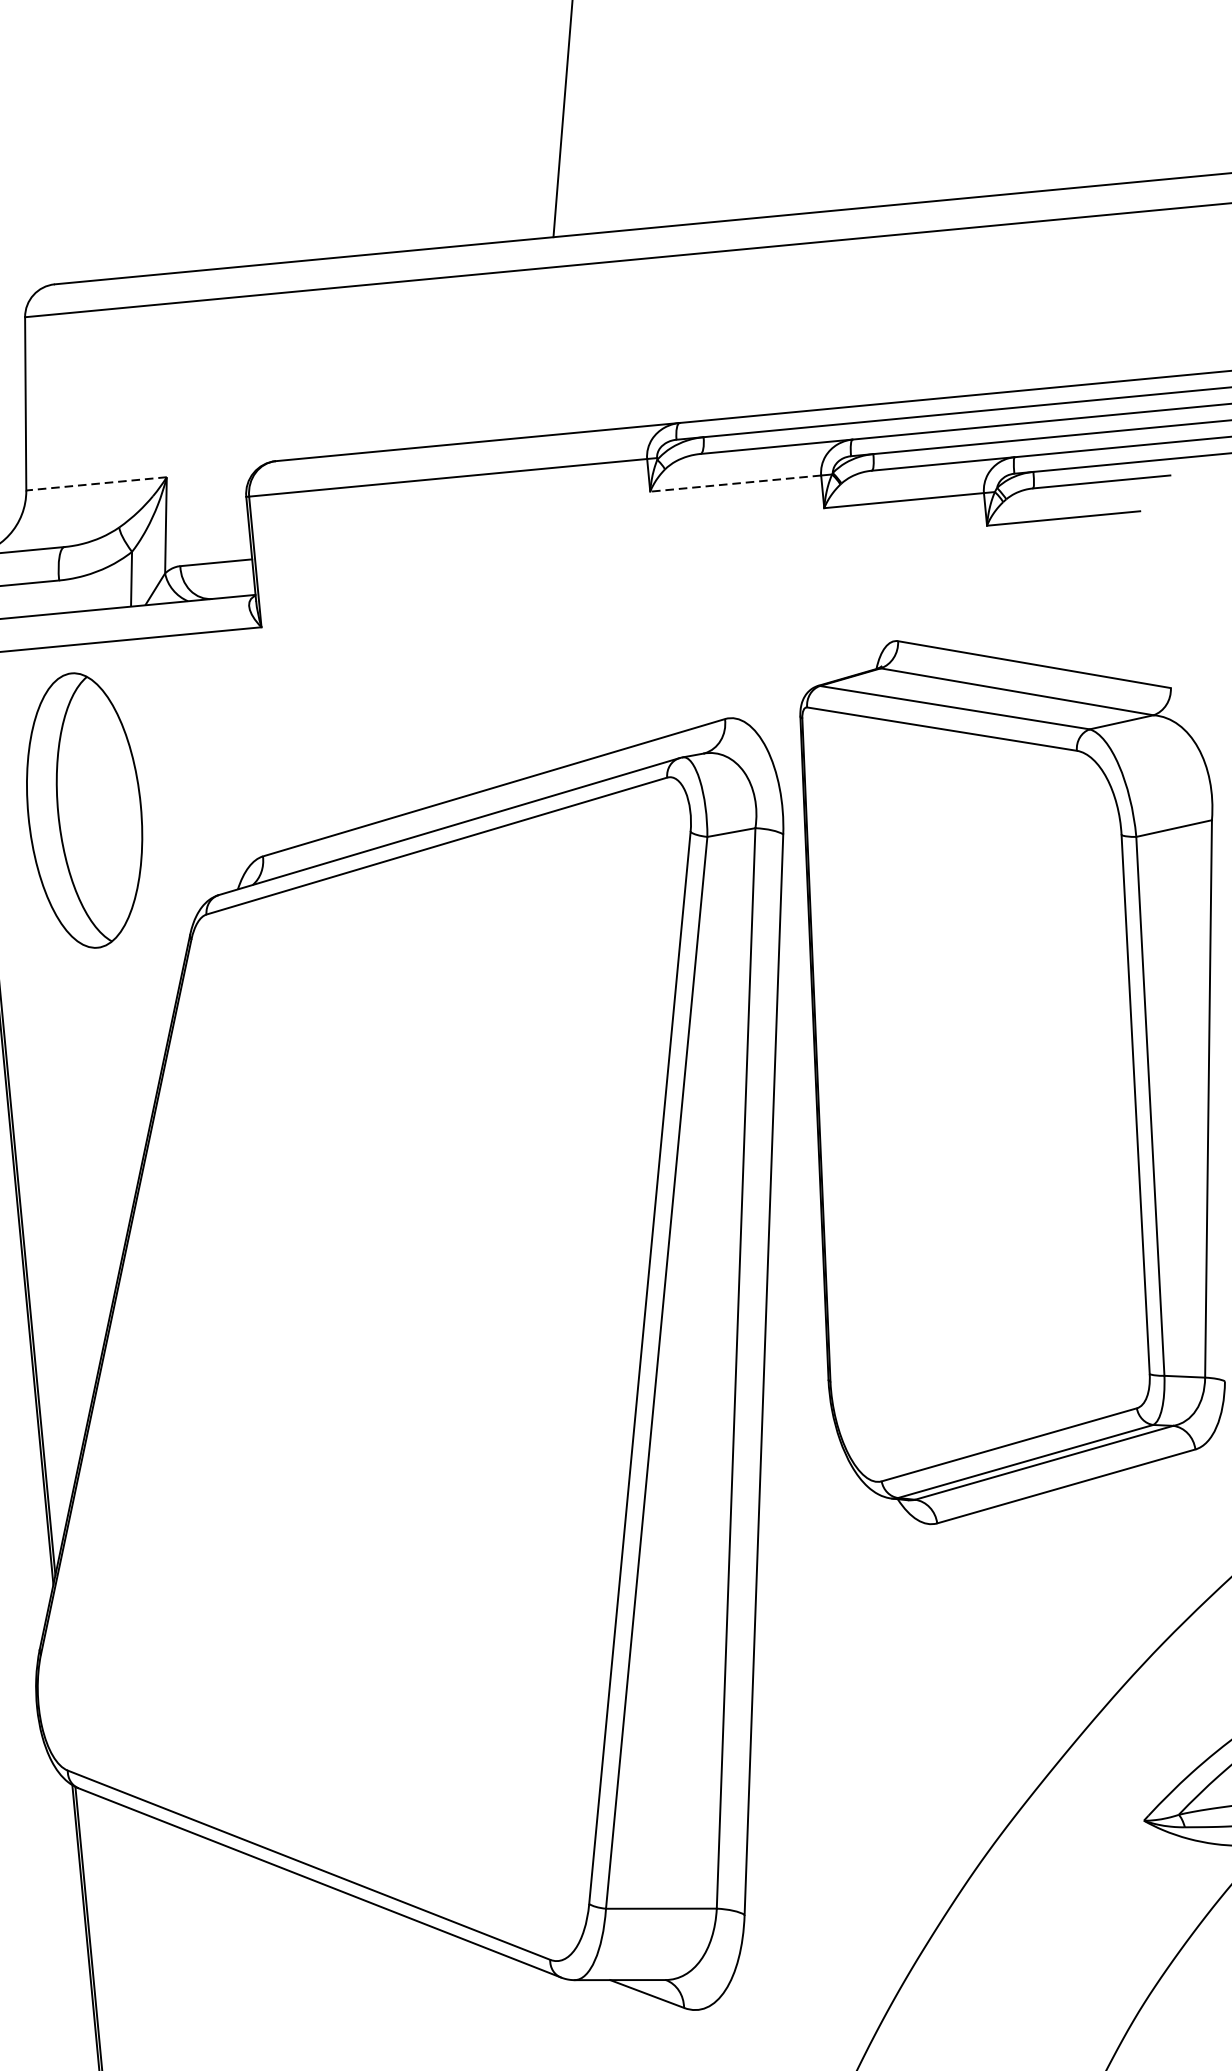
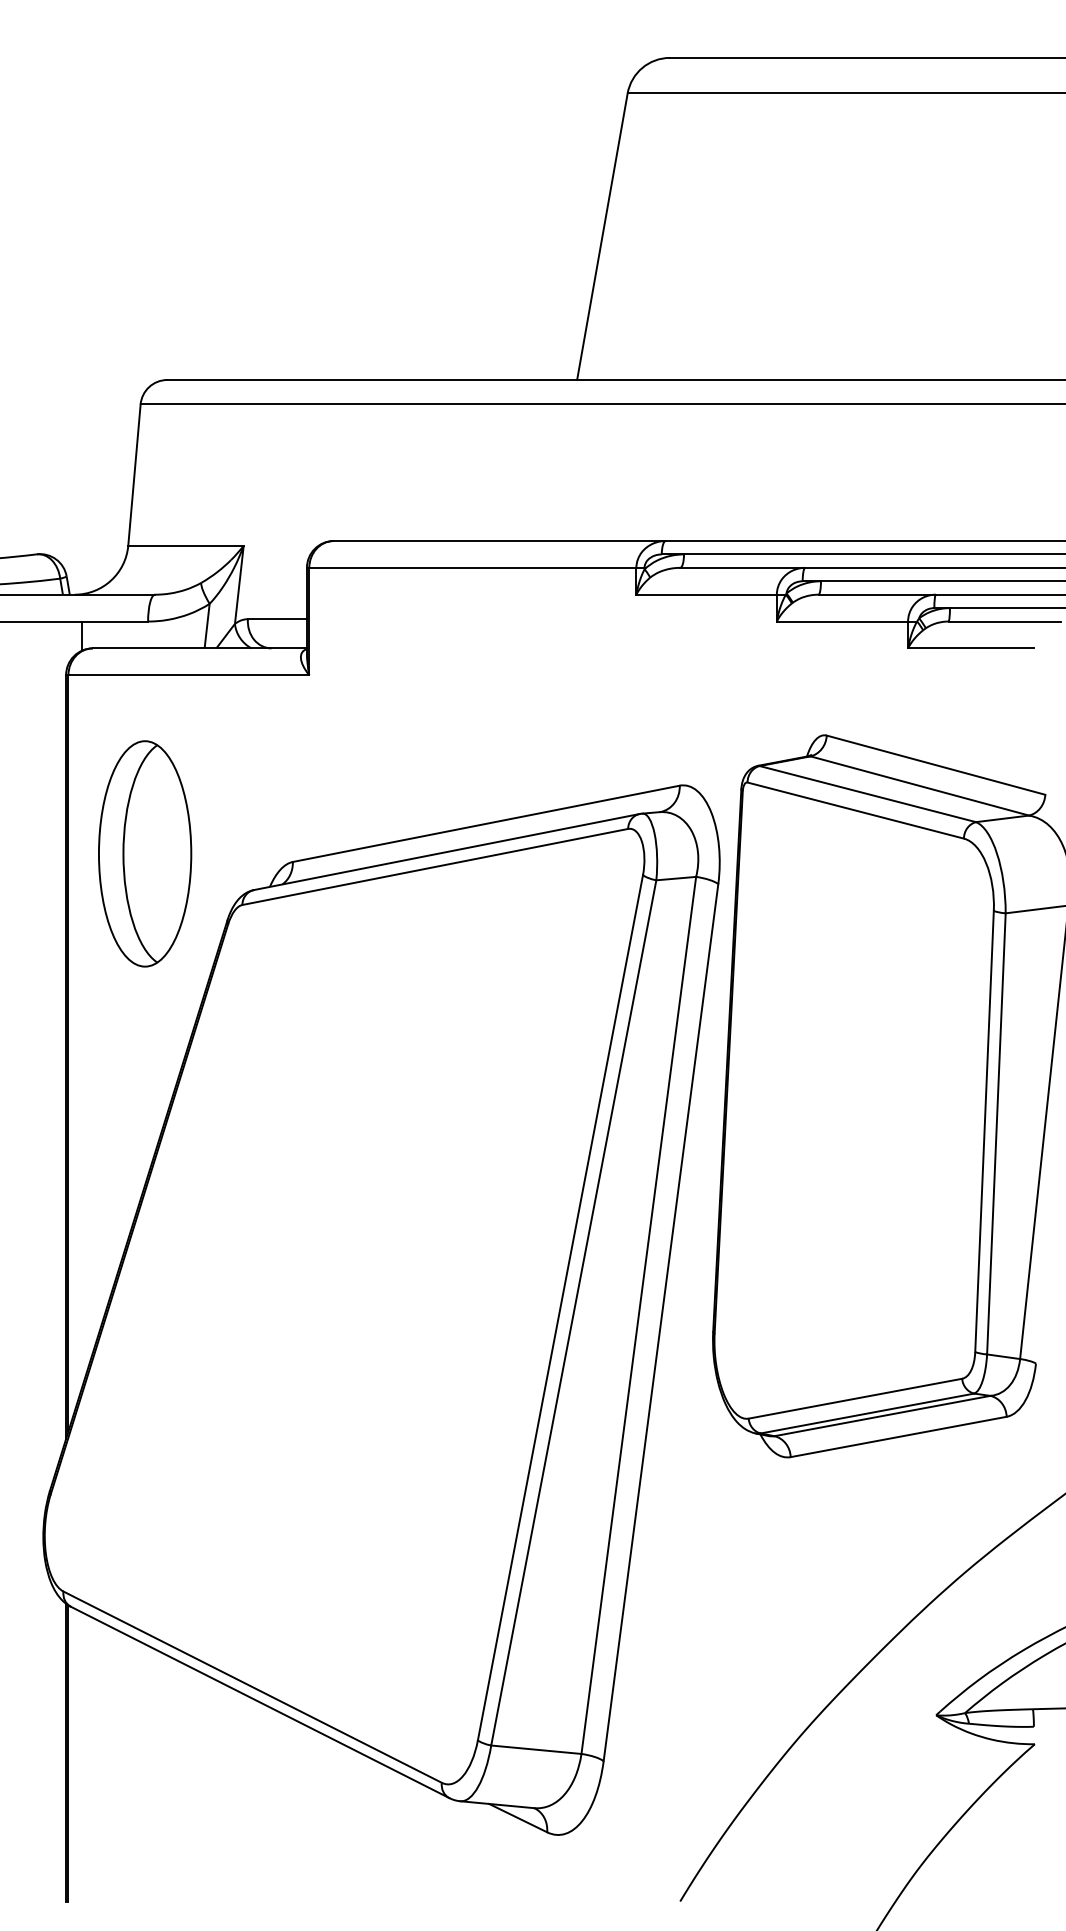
line: (97, 483) -> (186, 545), dashed -> solid
line: (735, 483) -> (706, 594), dashed -> solid
part: (85, 810) -> (145, 853), moved

